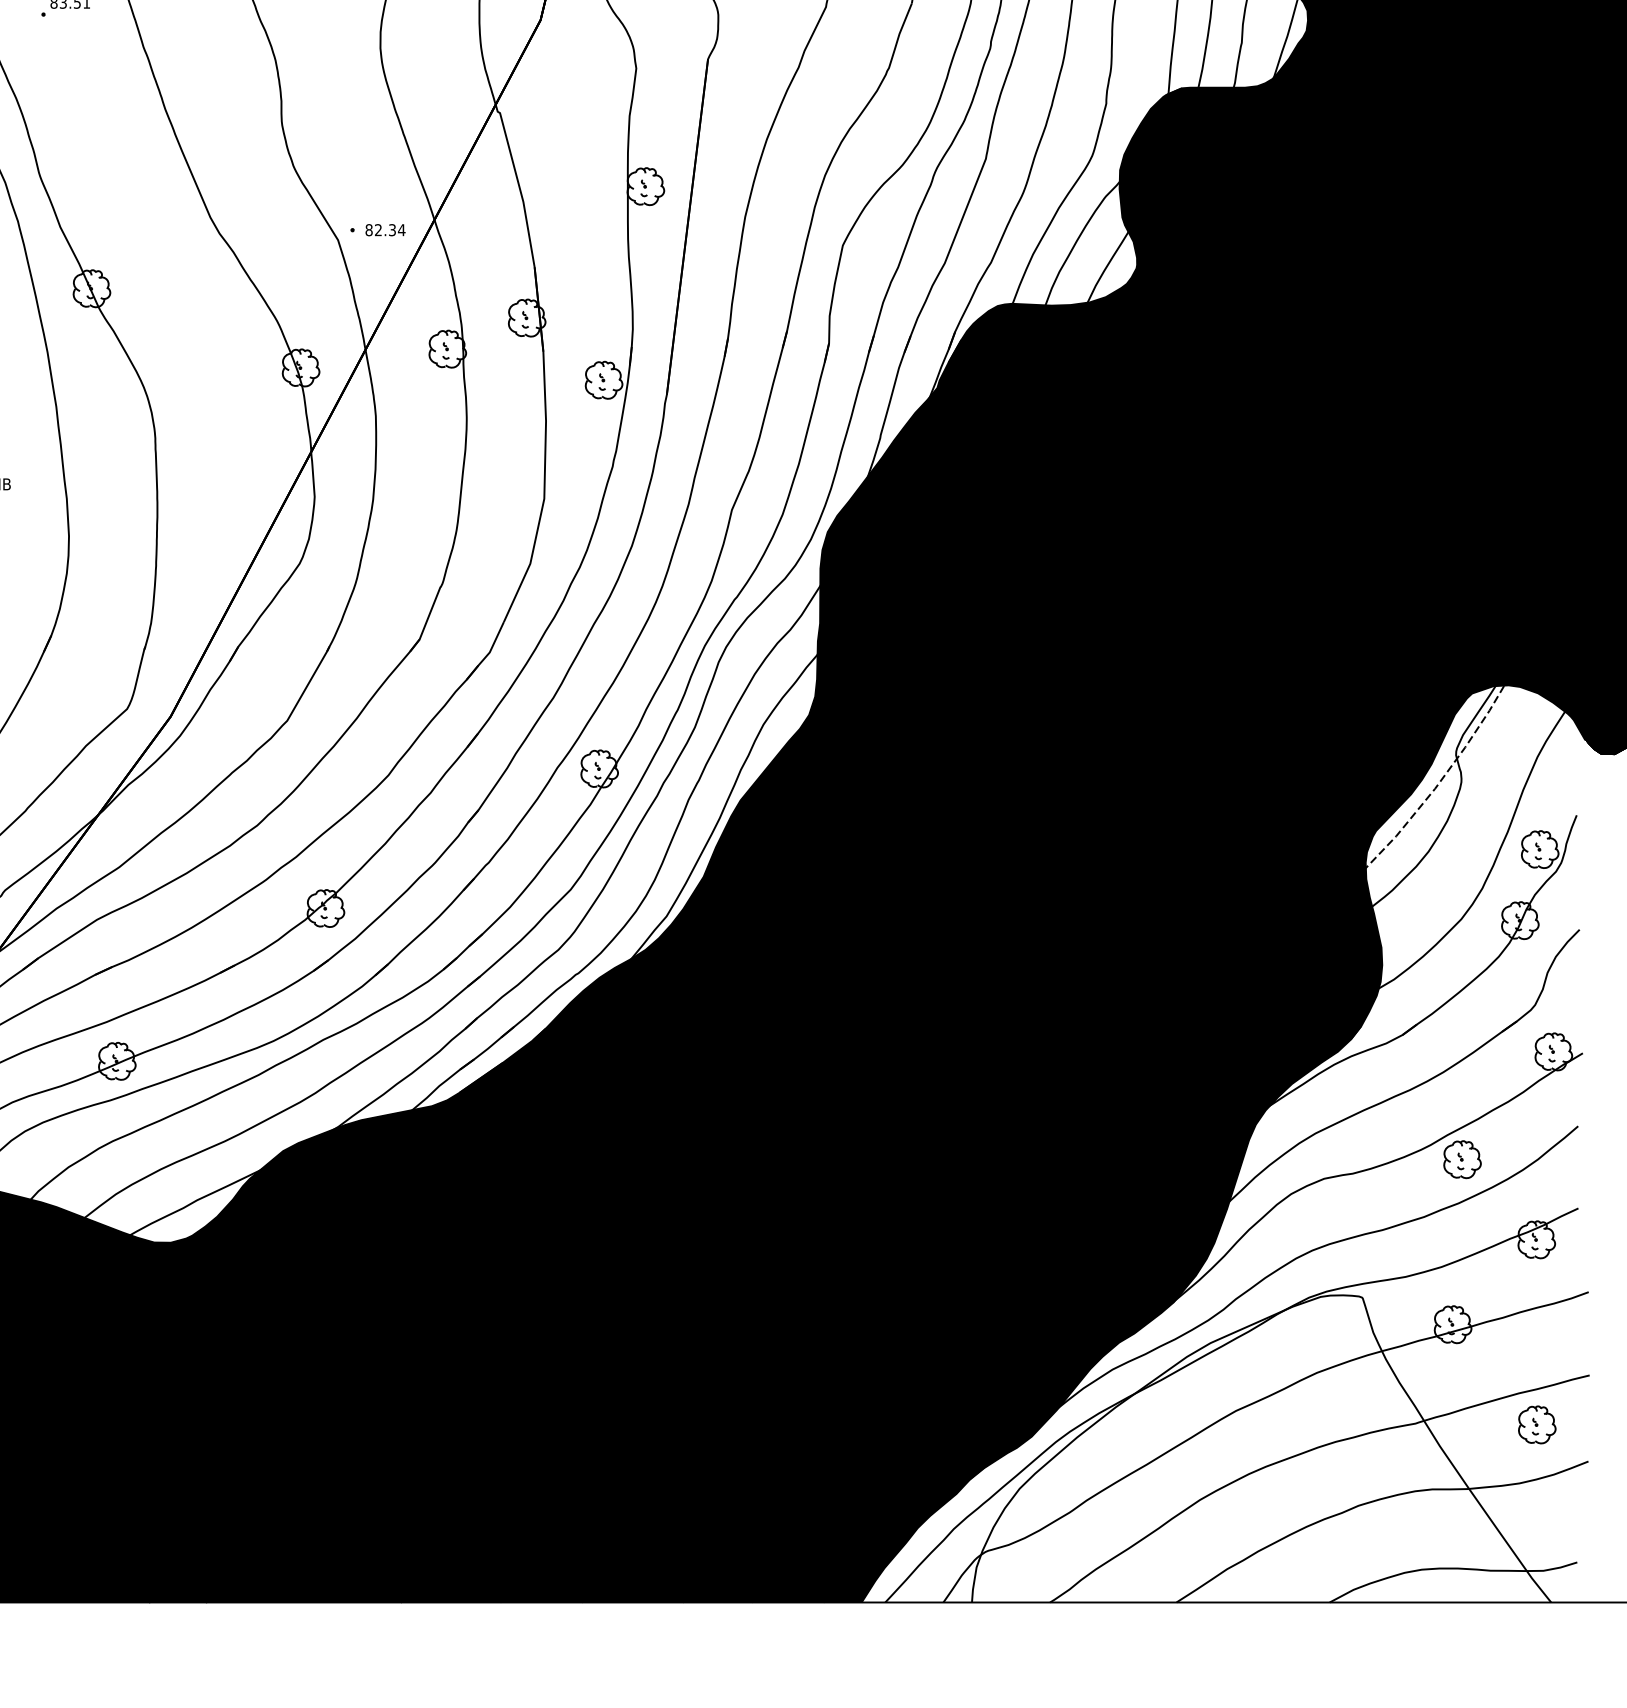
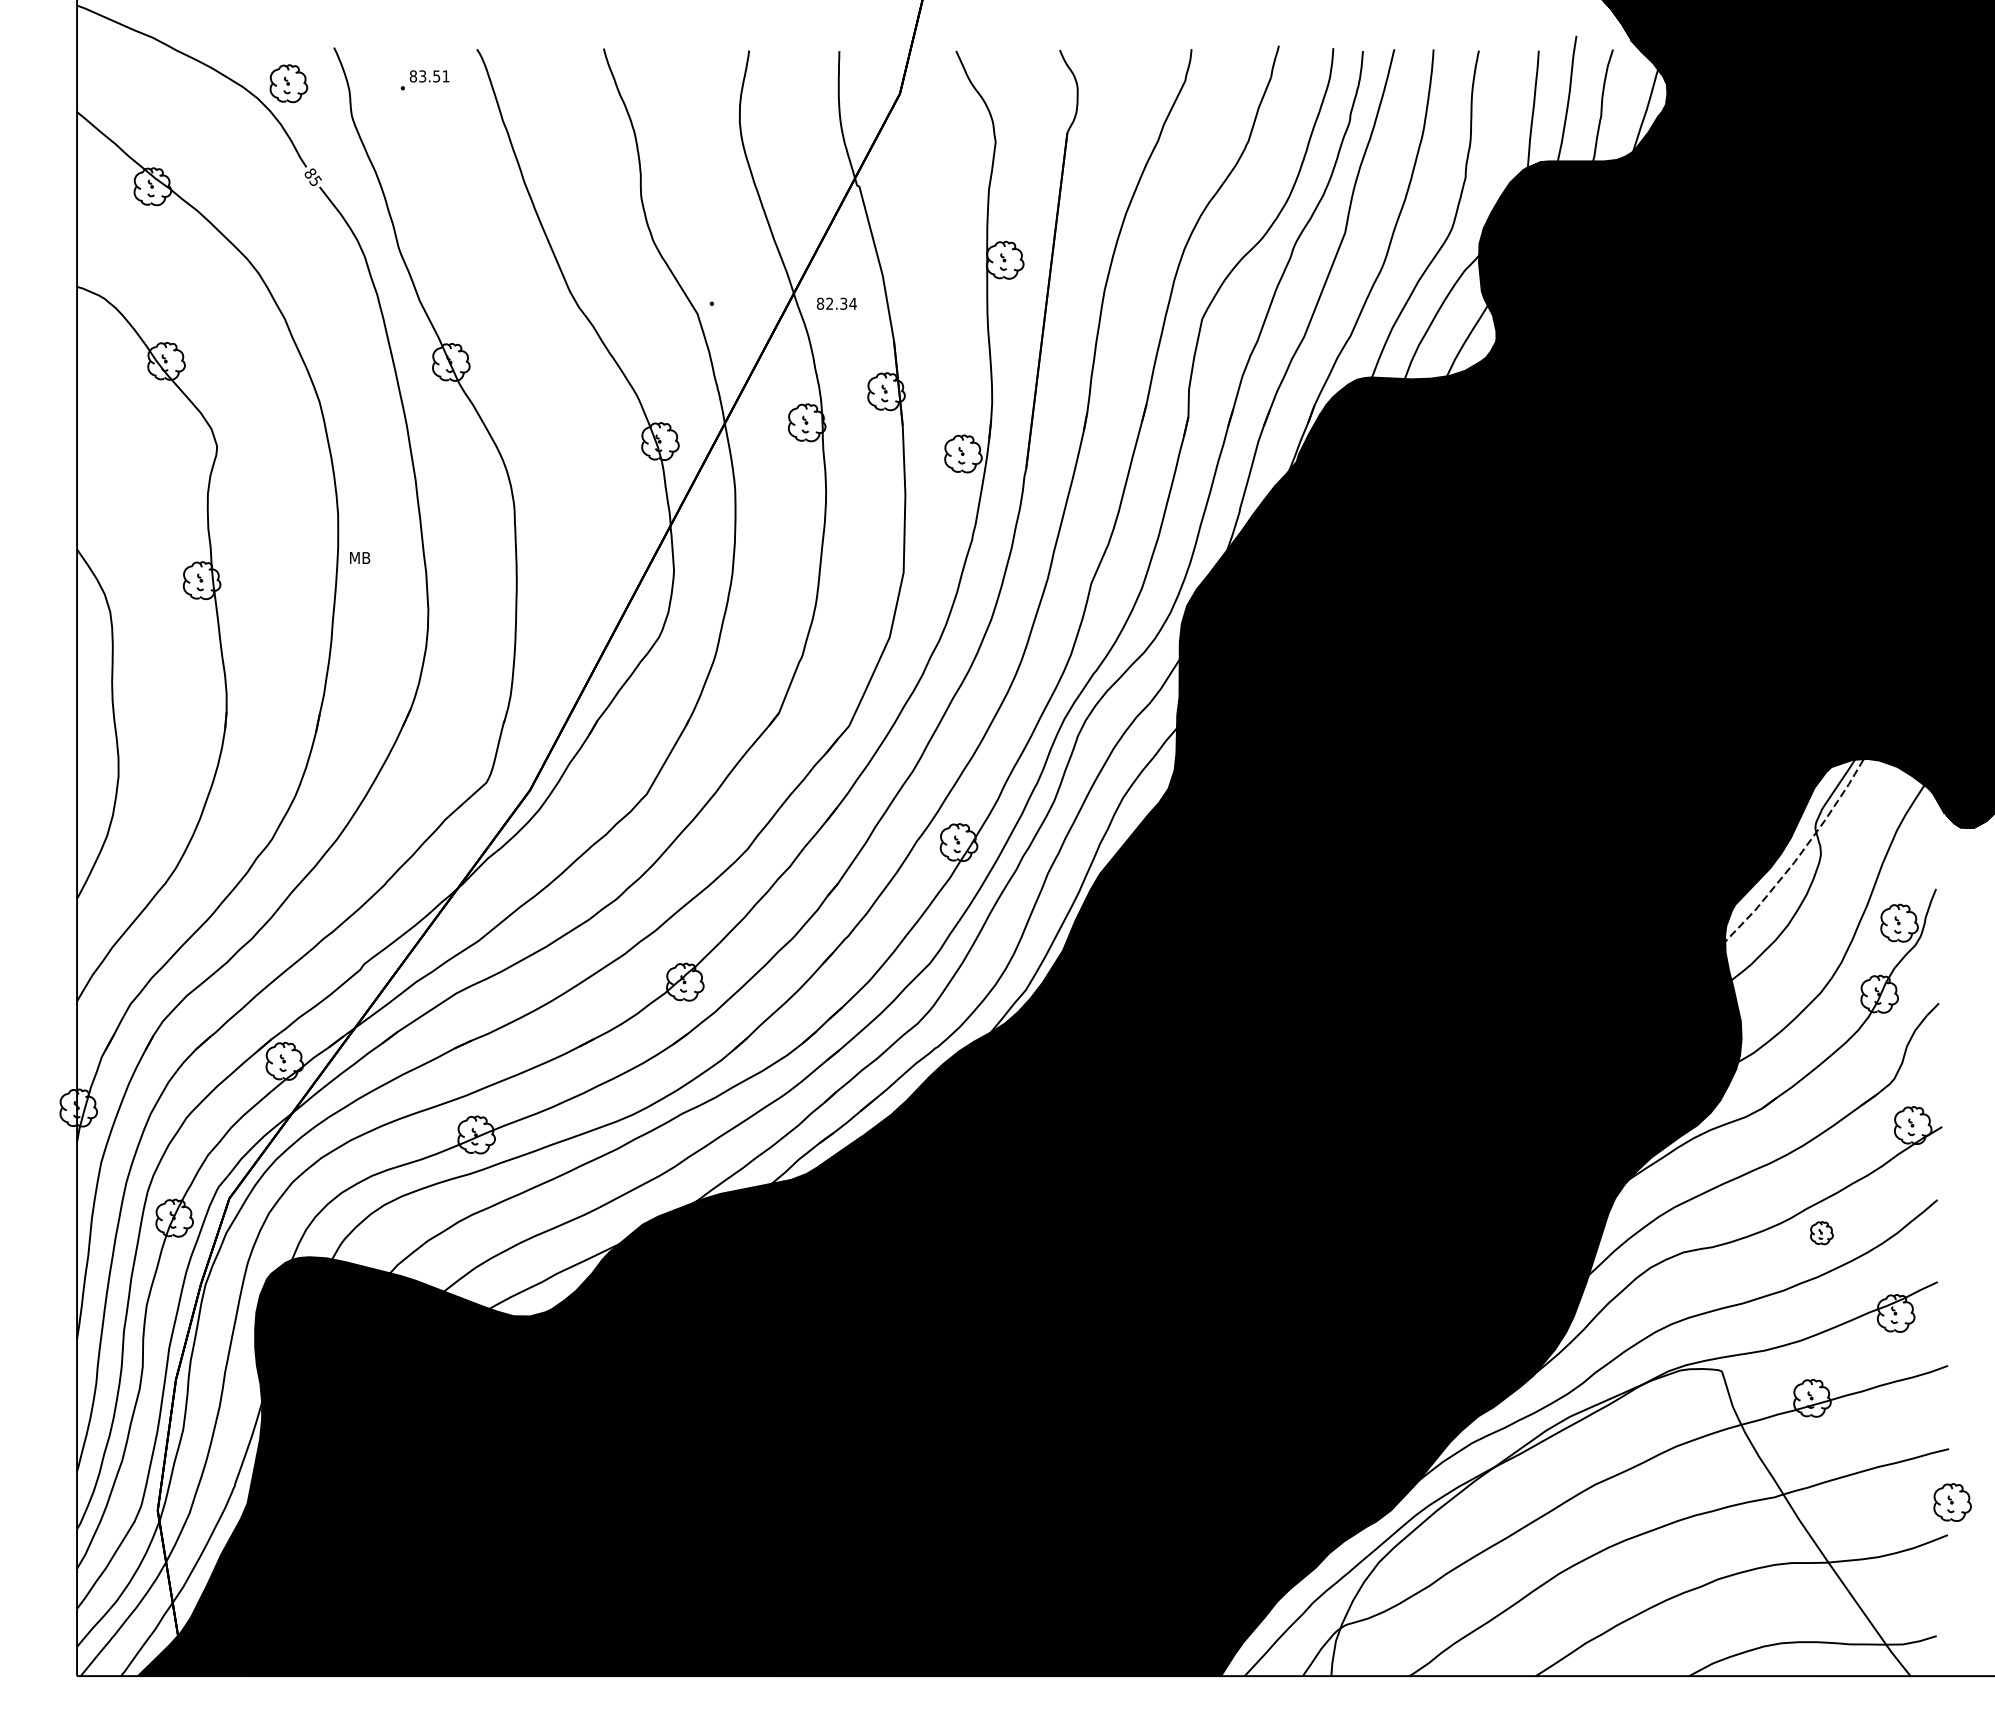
text: (385, 229) -> (836, 303), moved
part: (1462, 1158) -> (1821, 1232), size x0.6
part: (1537, 1424) -> (1952, 1502), moved

